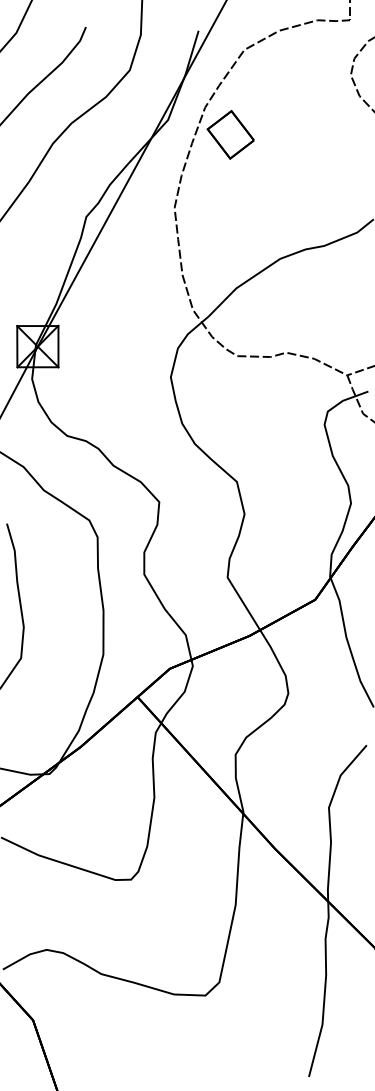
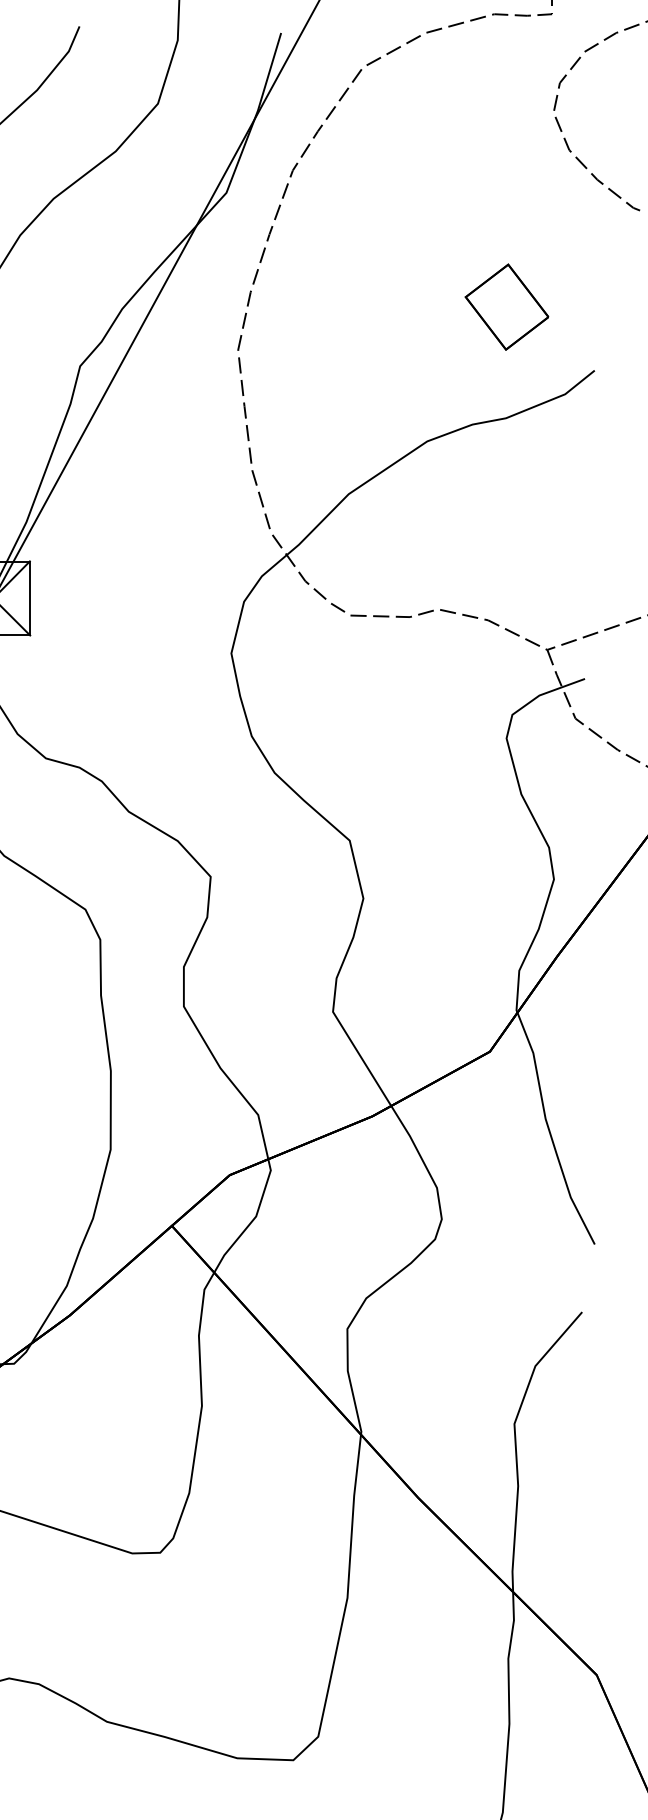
part: (230, 134) -> (506, 306), moved

